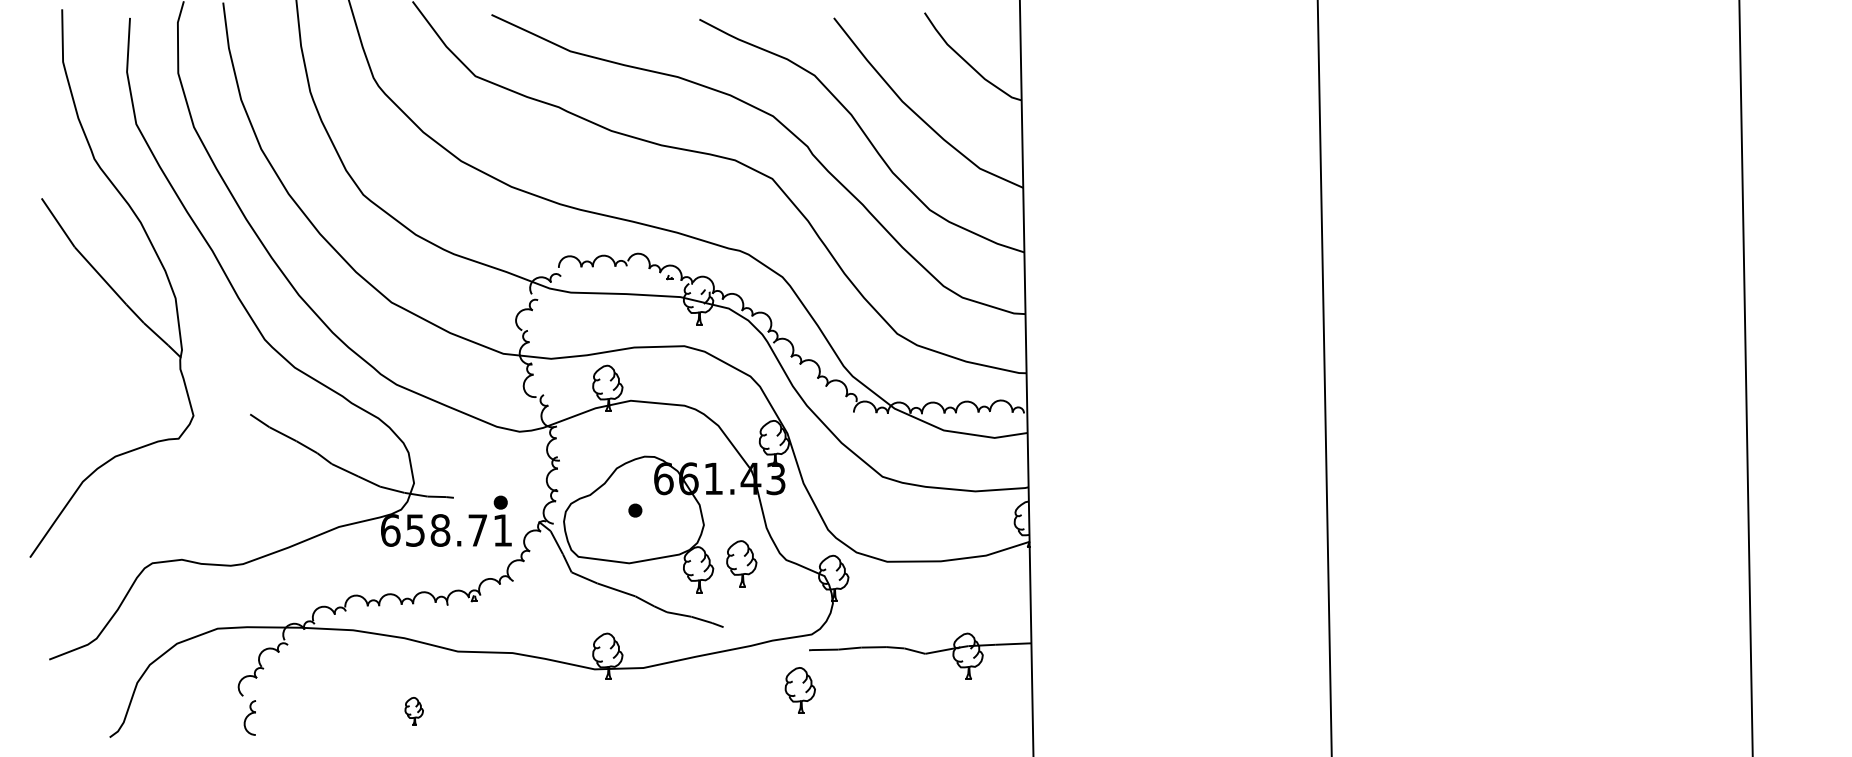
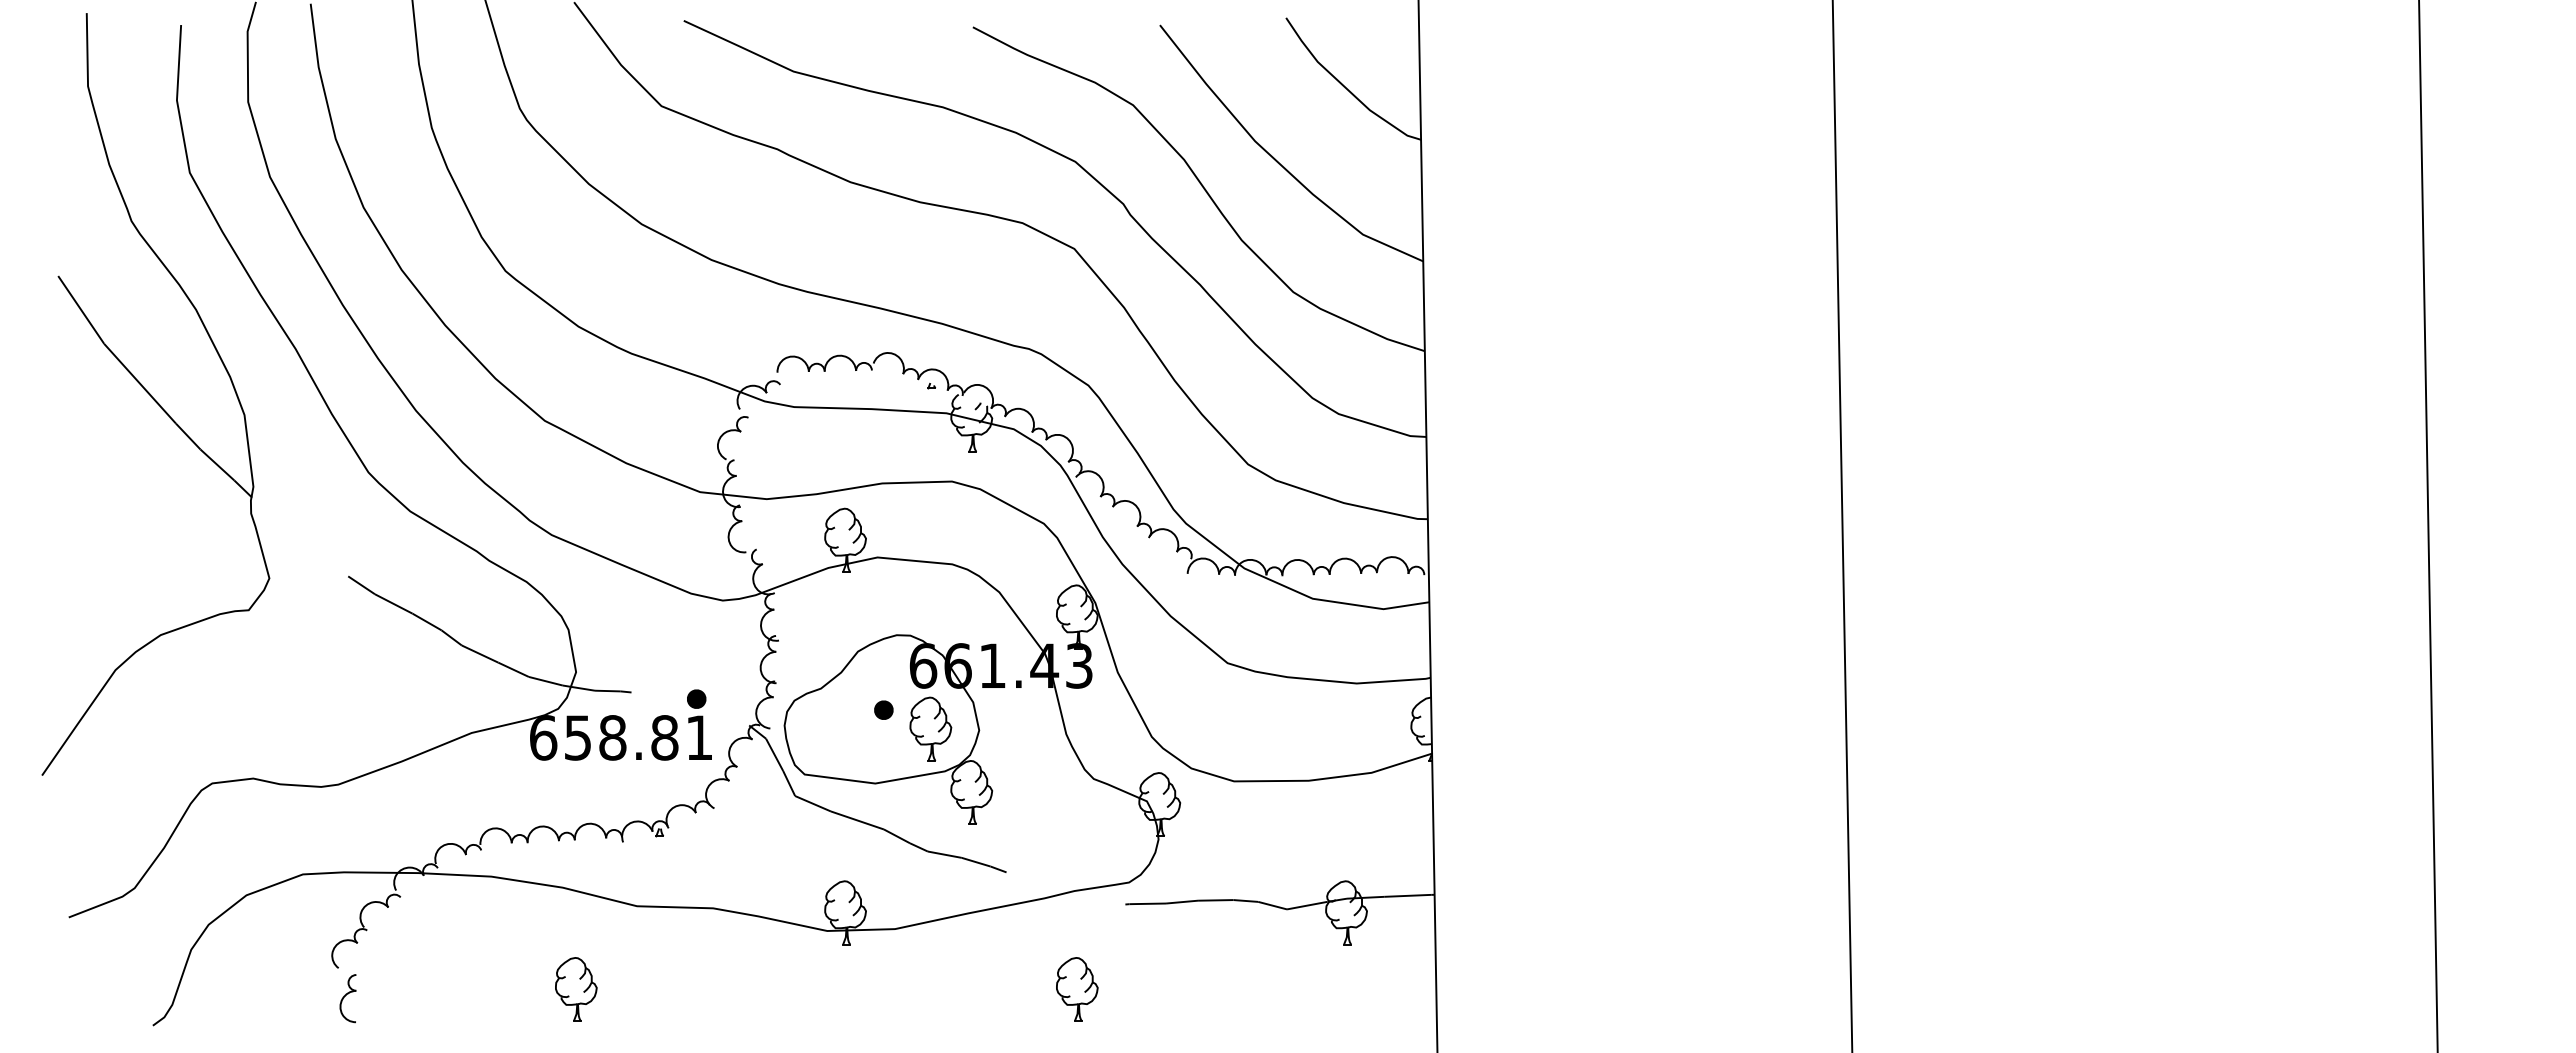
text: (477, 530) -> (664, 737), 658.71 -> 658.81
part: (741, 563) -> (930, 728), moved
part: (800, 690) -> (1077, 989), moved
part: (414, 711) -> (576, 989), size x1.67

